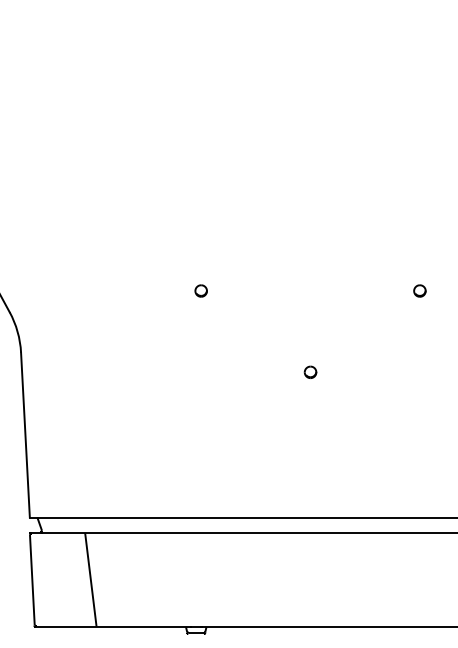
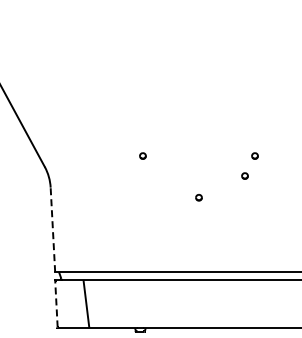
part: (399, 328) -> (244, 175), added
line: (24, 434) -> (52, 229), solid -> dashed
line: (32, 578) -> (56, 303), solid -> dashed

